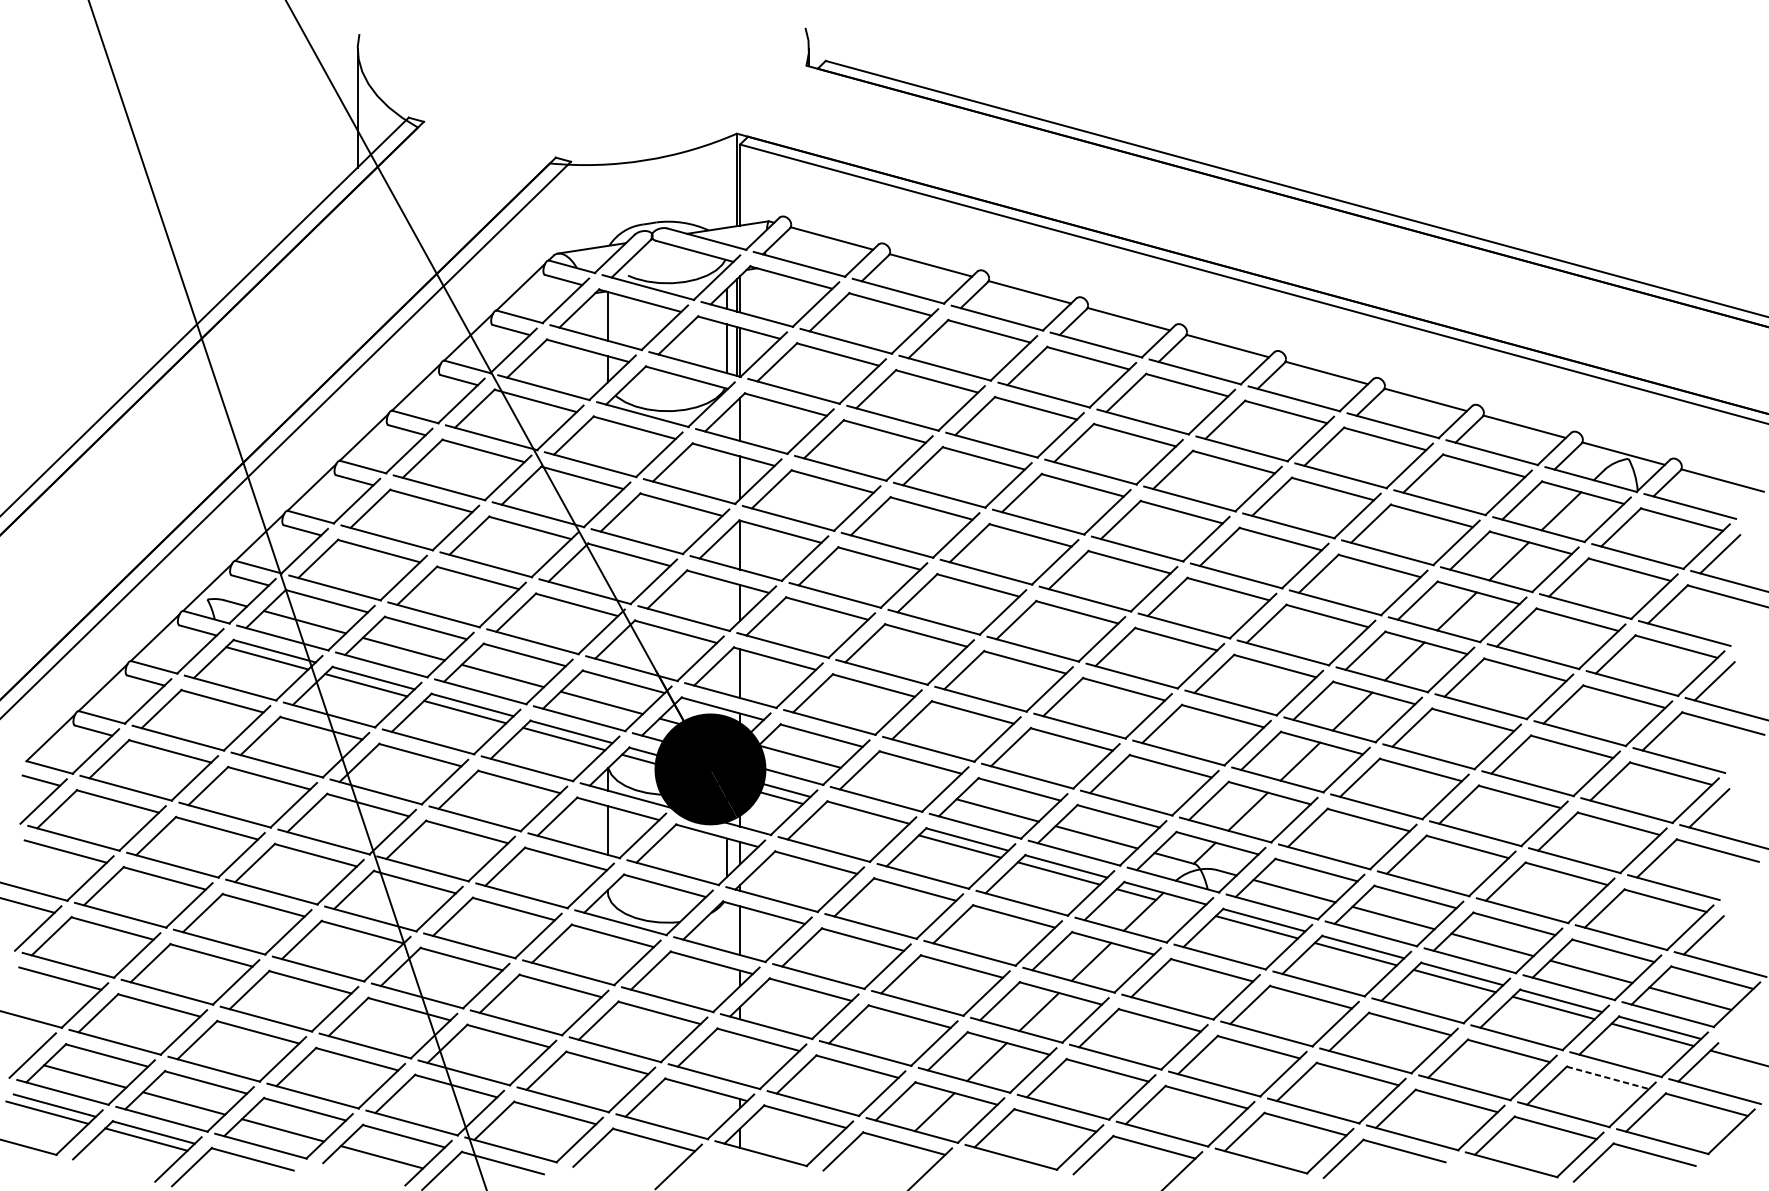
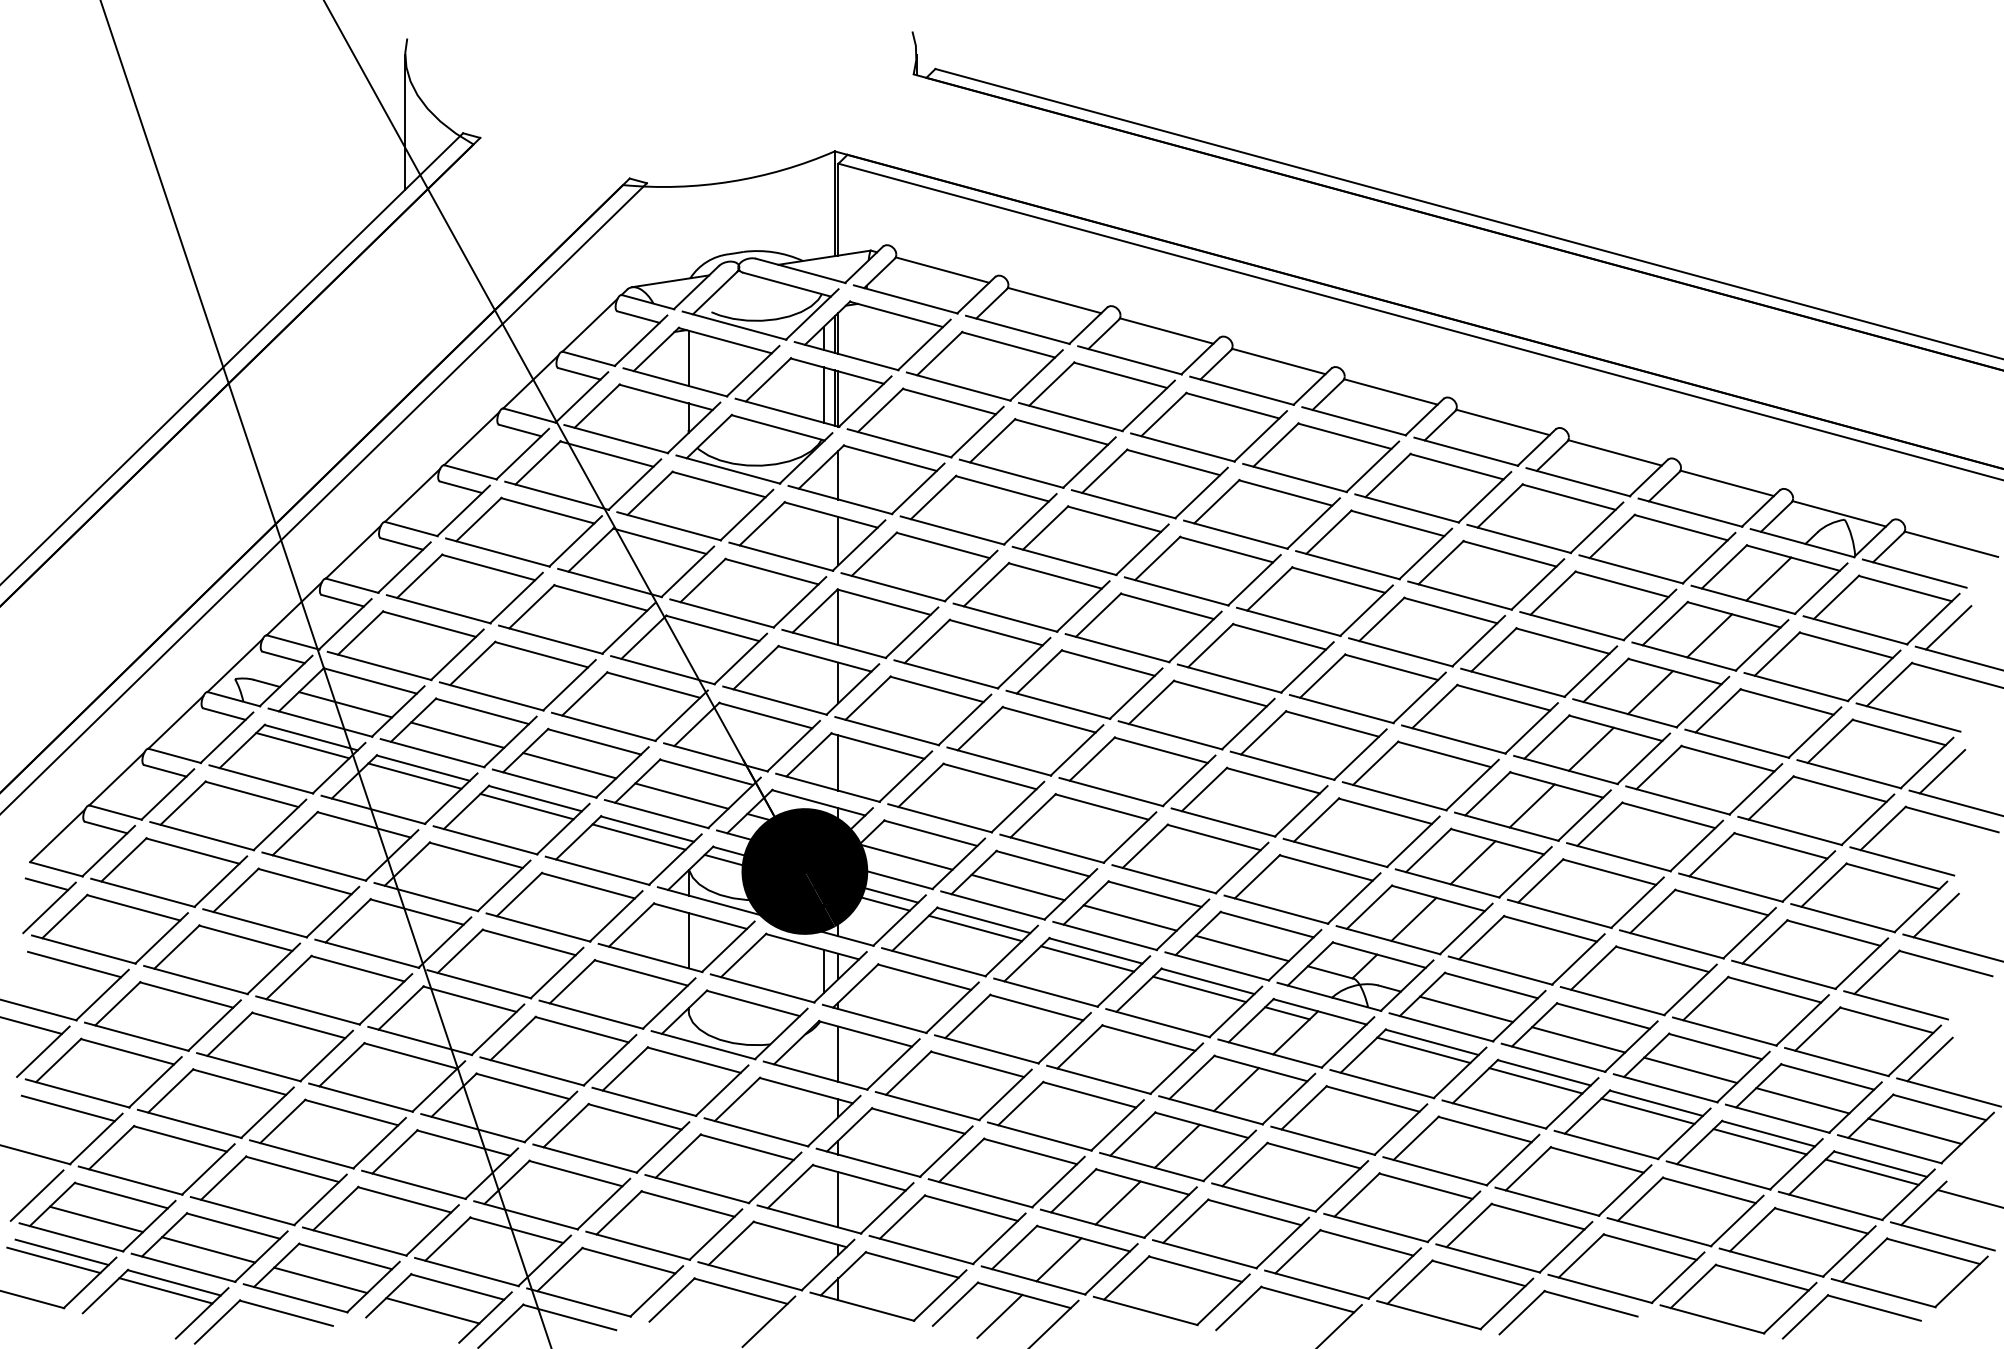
line: (898, 783) -> (1017, 887), added
line: (860, 819) -> (974, 928), added
line: (740, 1058) -> (838, 1199), added
line: (1607, 1078) -> (1821, 1221), dashed -> solid
line: (882, 1162) -> (999, 1316), added

